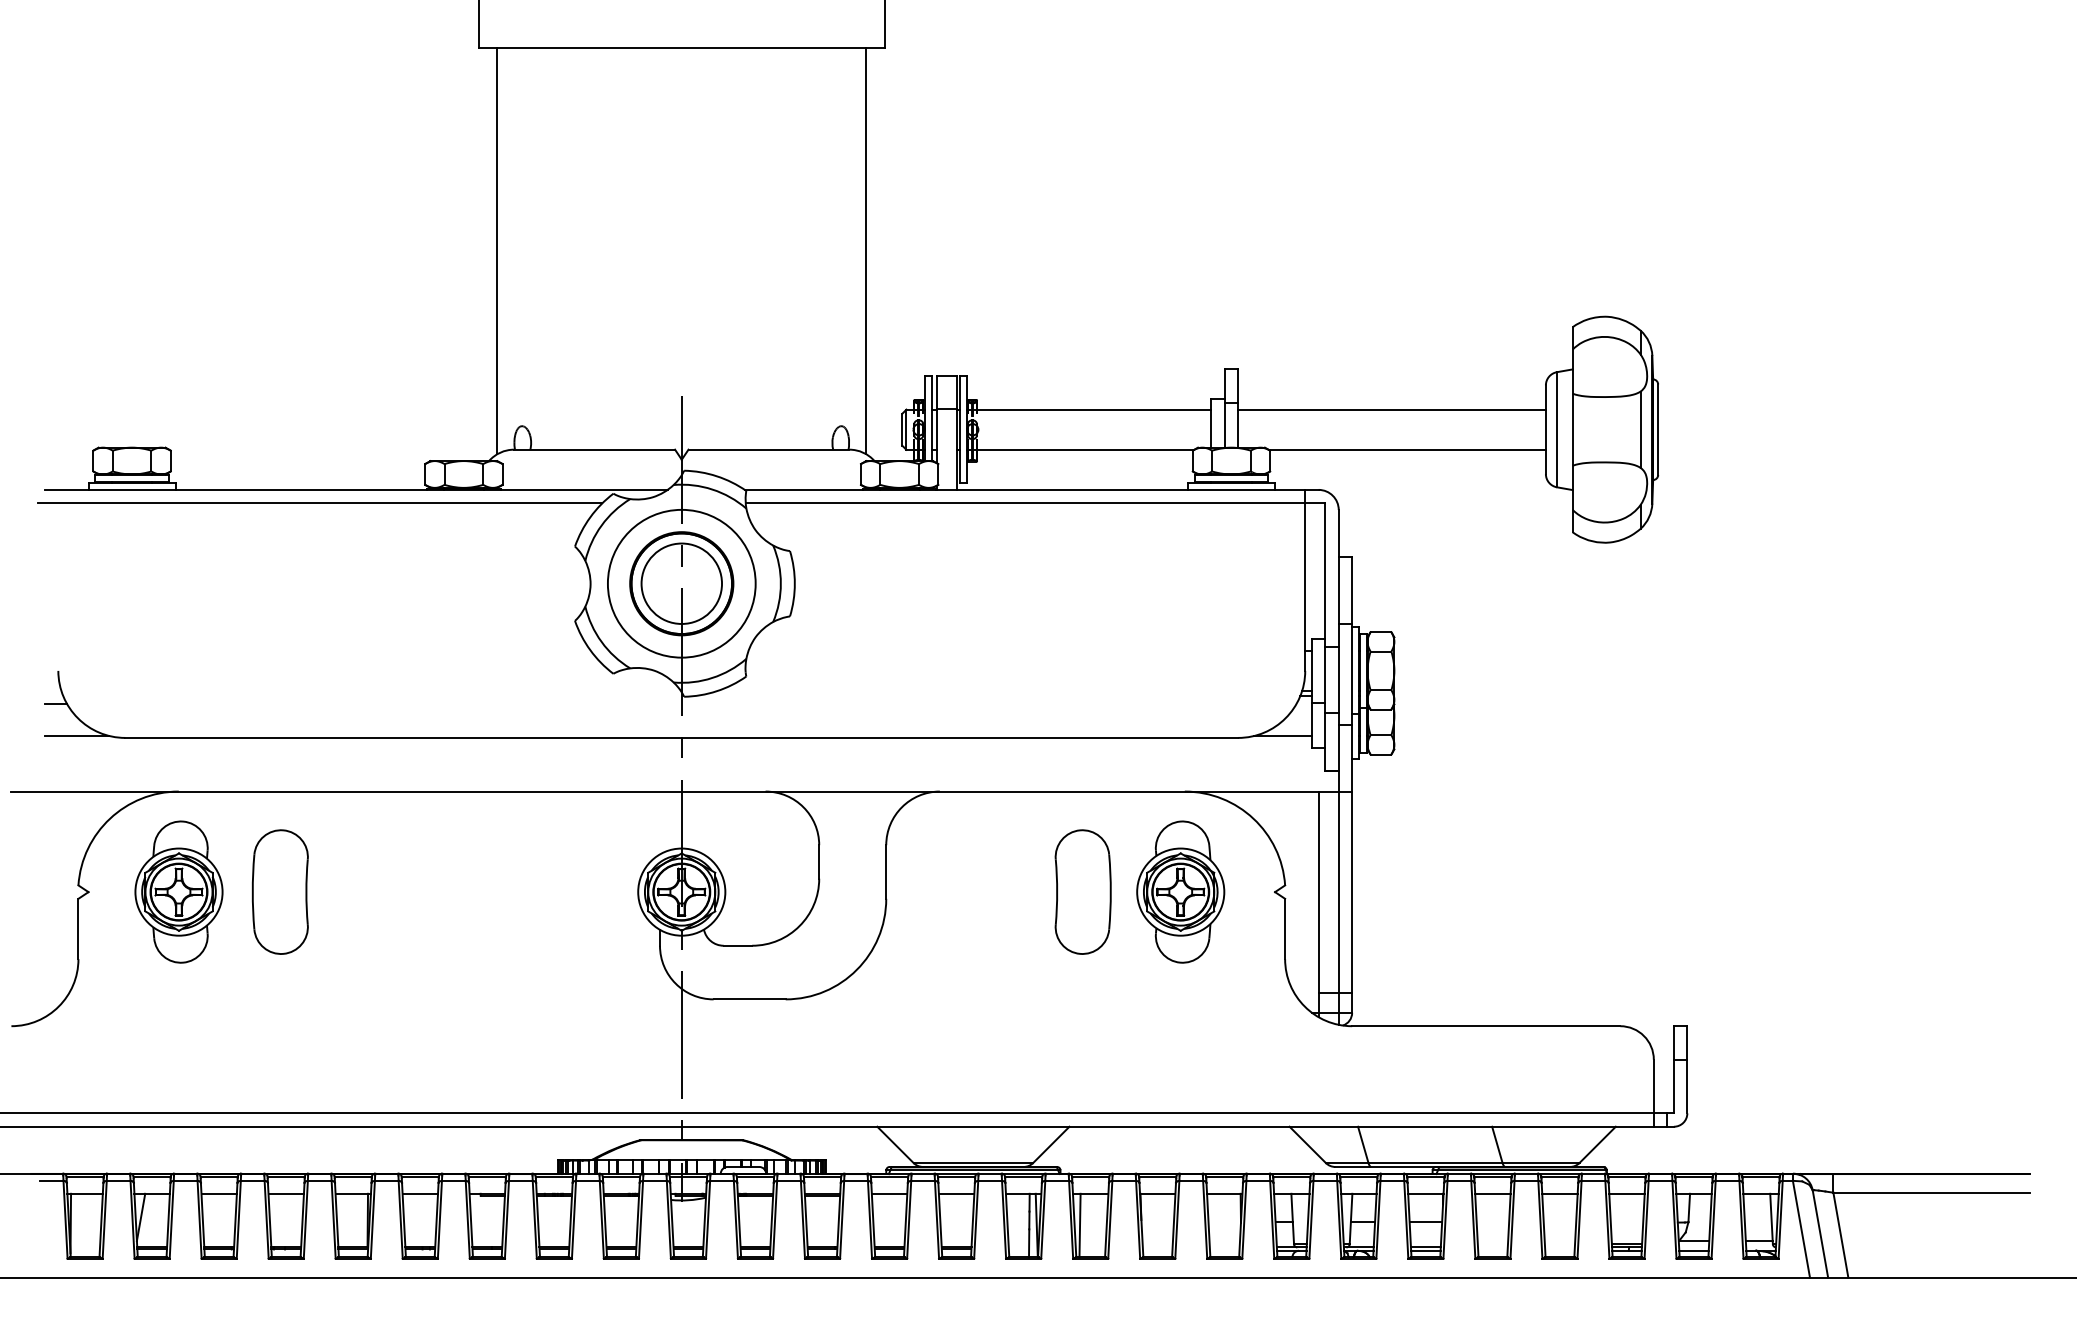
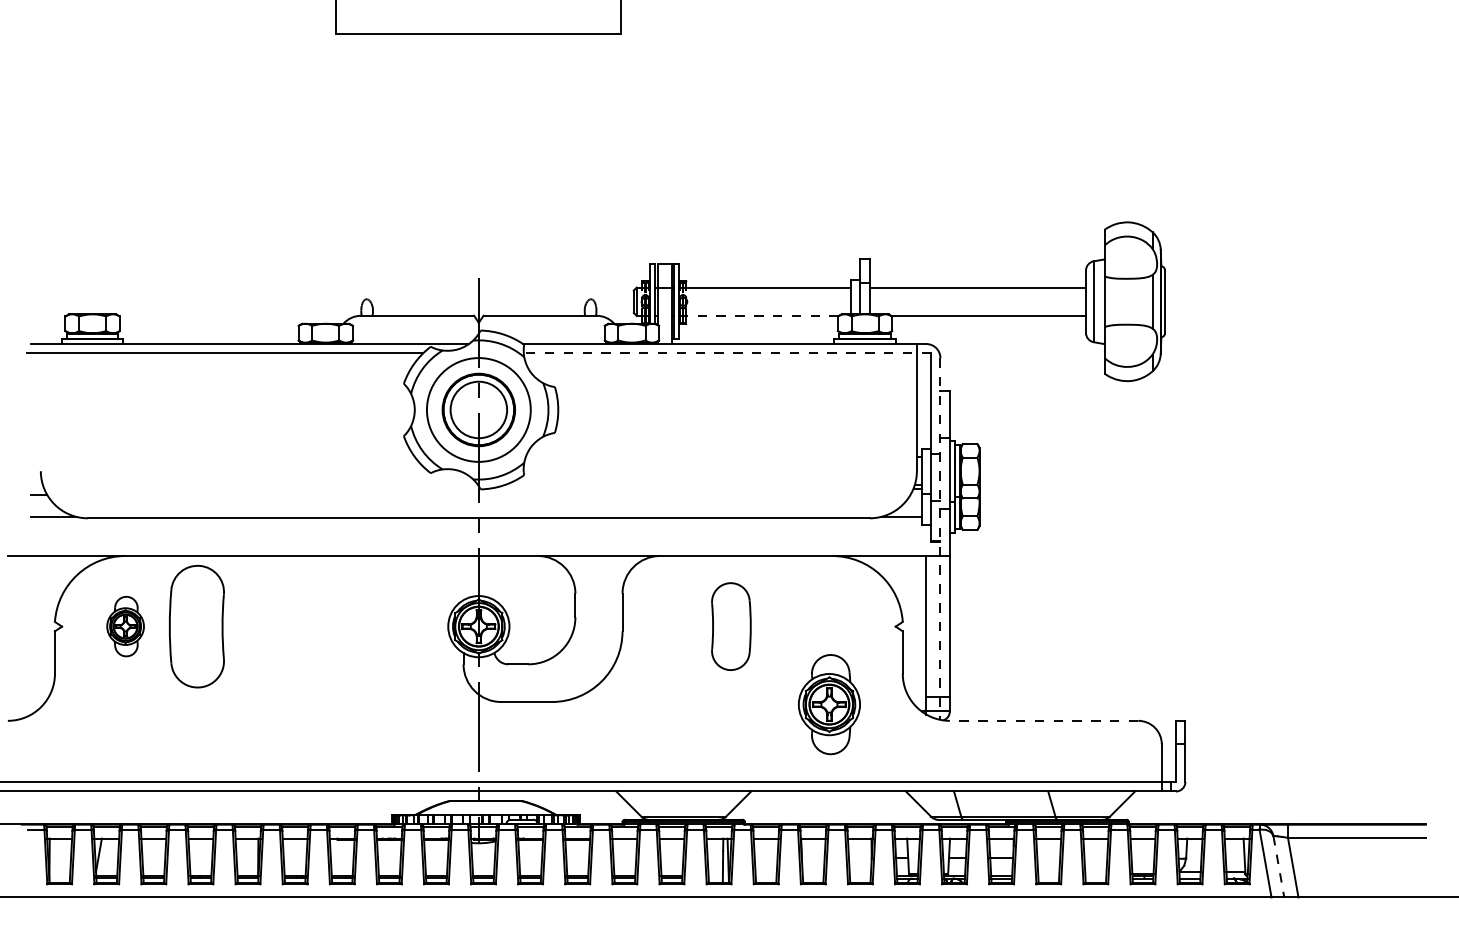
line: (497, 251) -> (349, 176), removed
line: (866, 251) -> (608, 176), removed
line: (1080, 449) -> (759, 315), solid -> dashed
line: (1035, 503) -> (727, 353), solid -> dashed
line: (1338, 767) -> (940, 539), solid -> dashed
part: (178, 891) -> (125, 626), size x0.6
part: (279, 891) -> (196, 626), size x1.4
part: (1082, 891) -> (730, 626), moved
part: (1180, 891) -> (829, 704), moved
line: (1485, 1026) -> (1043, 721), solid -> dashed
line: (1079, 1225) -> (758, 860), removed
line: (1820, 1234) -> (1278, 867), solid -> dashed

